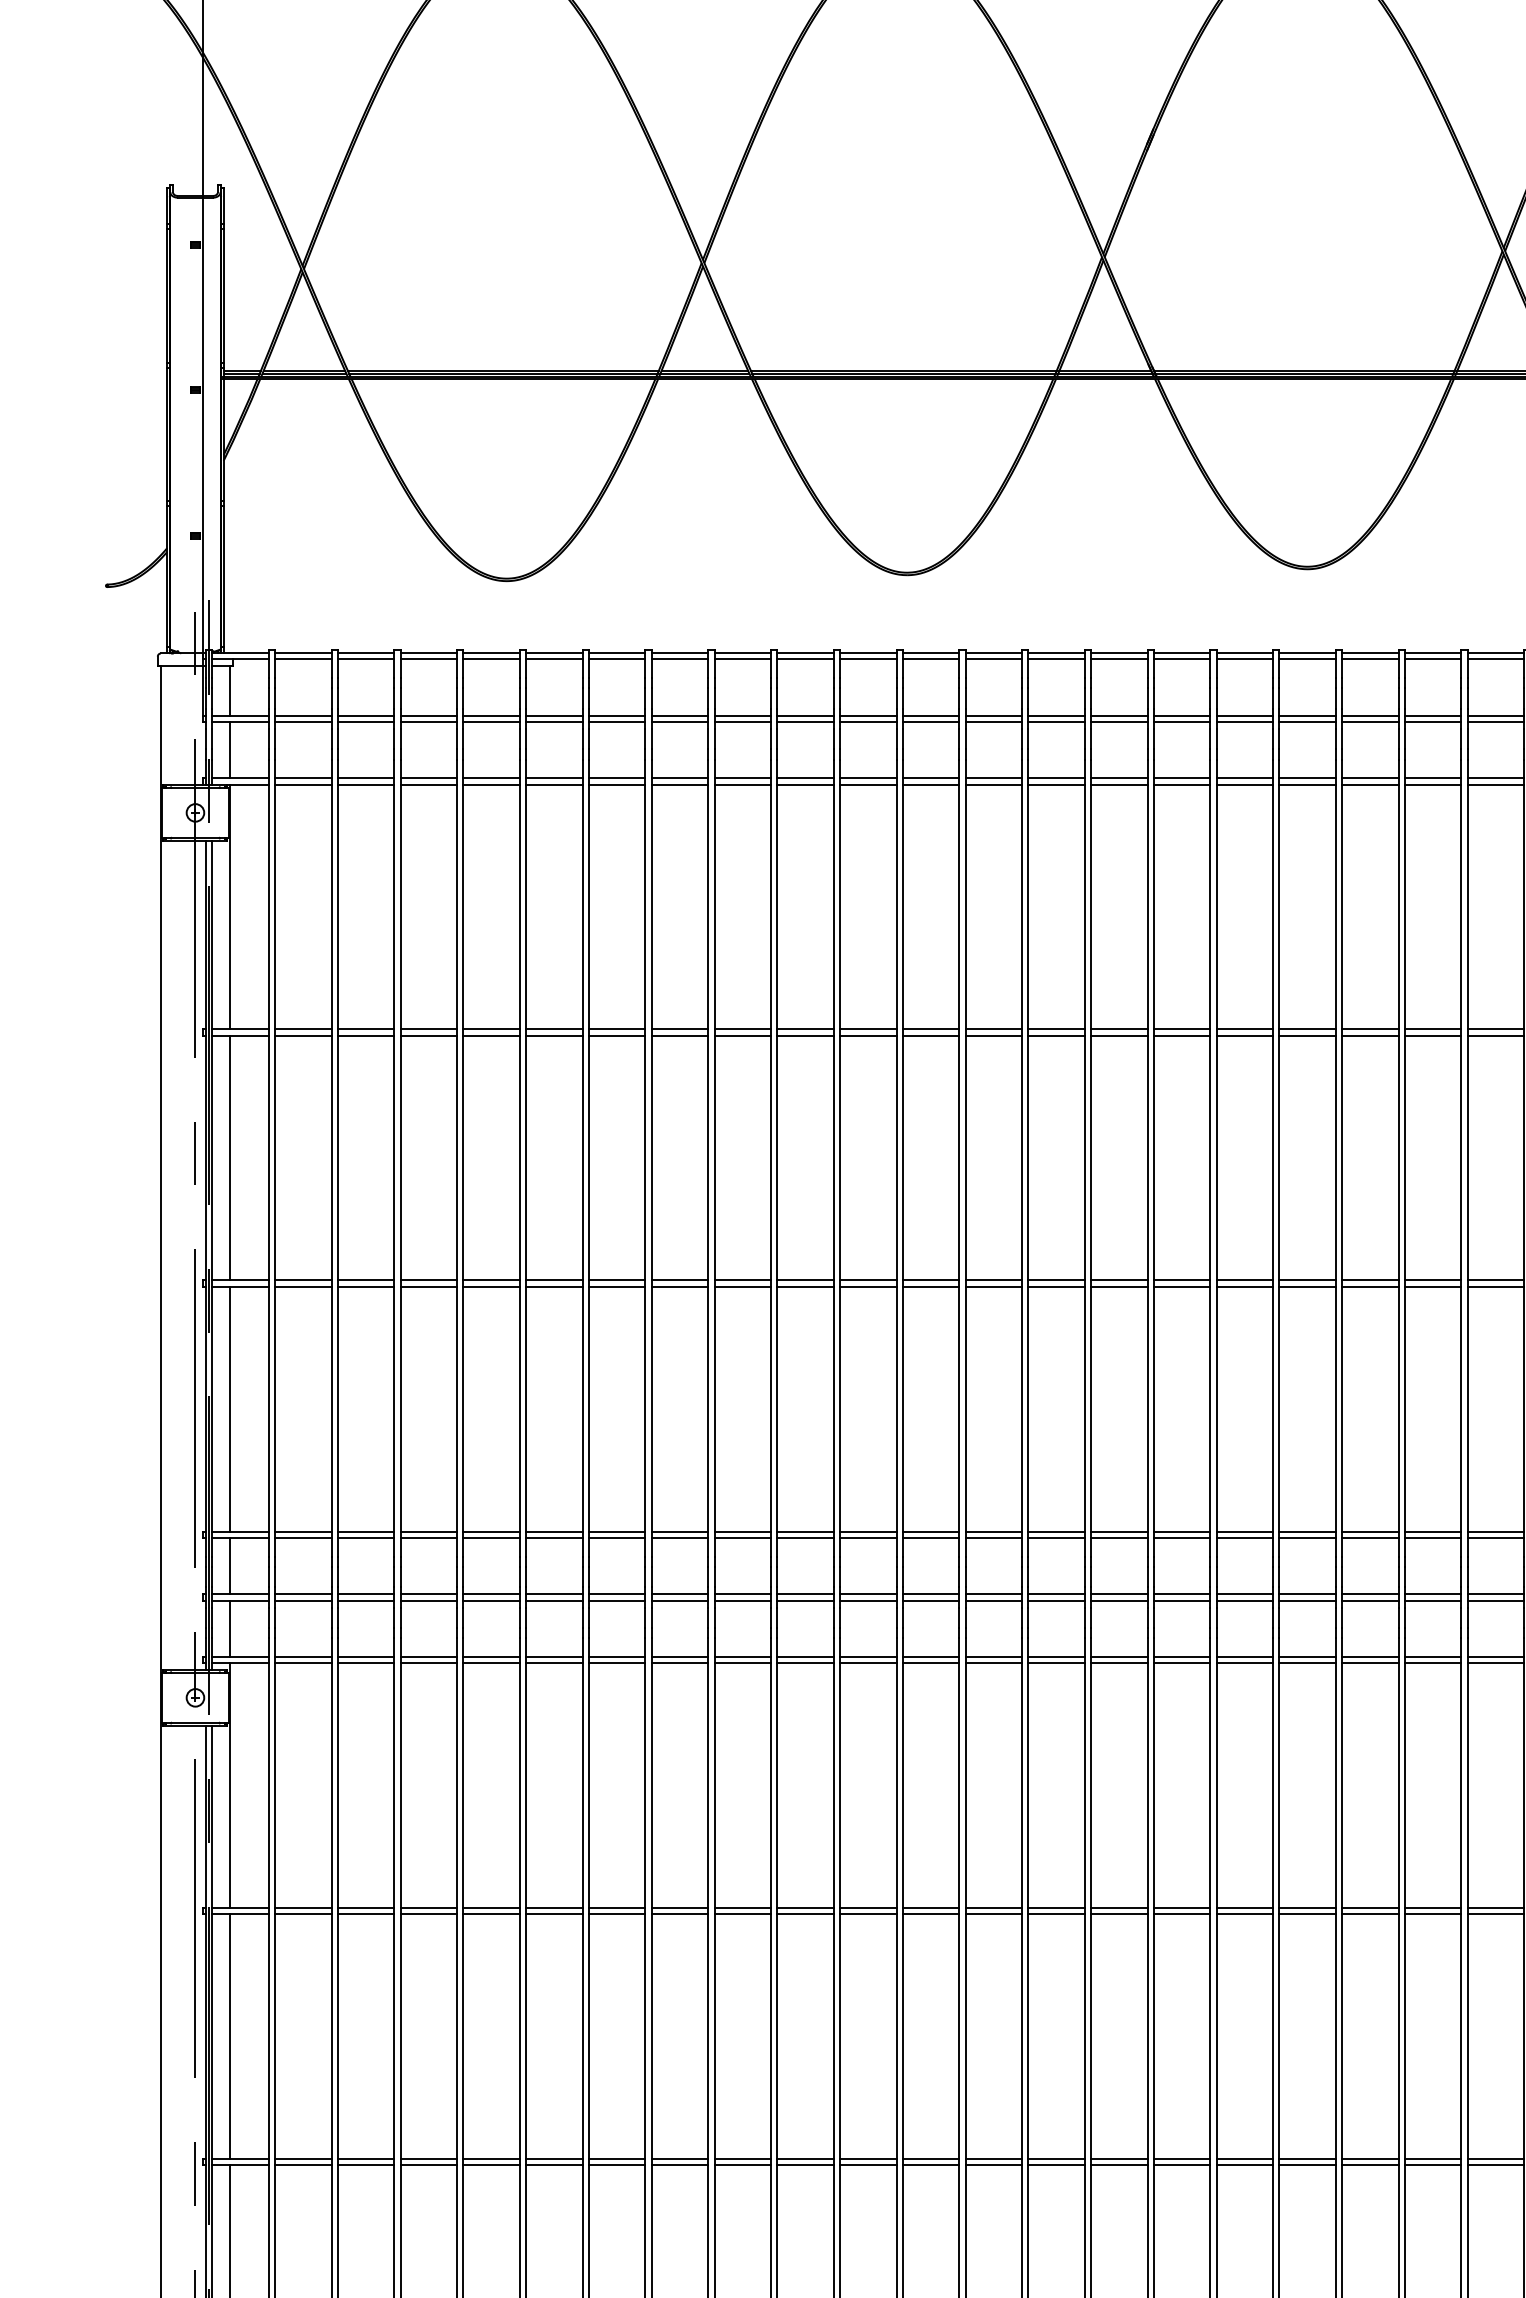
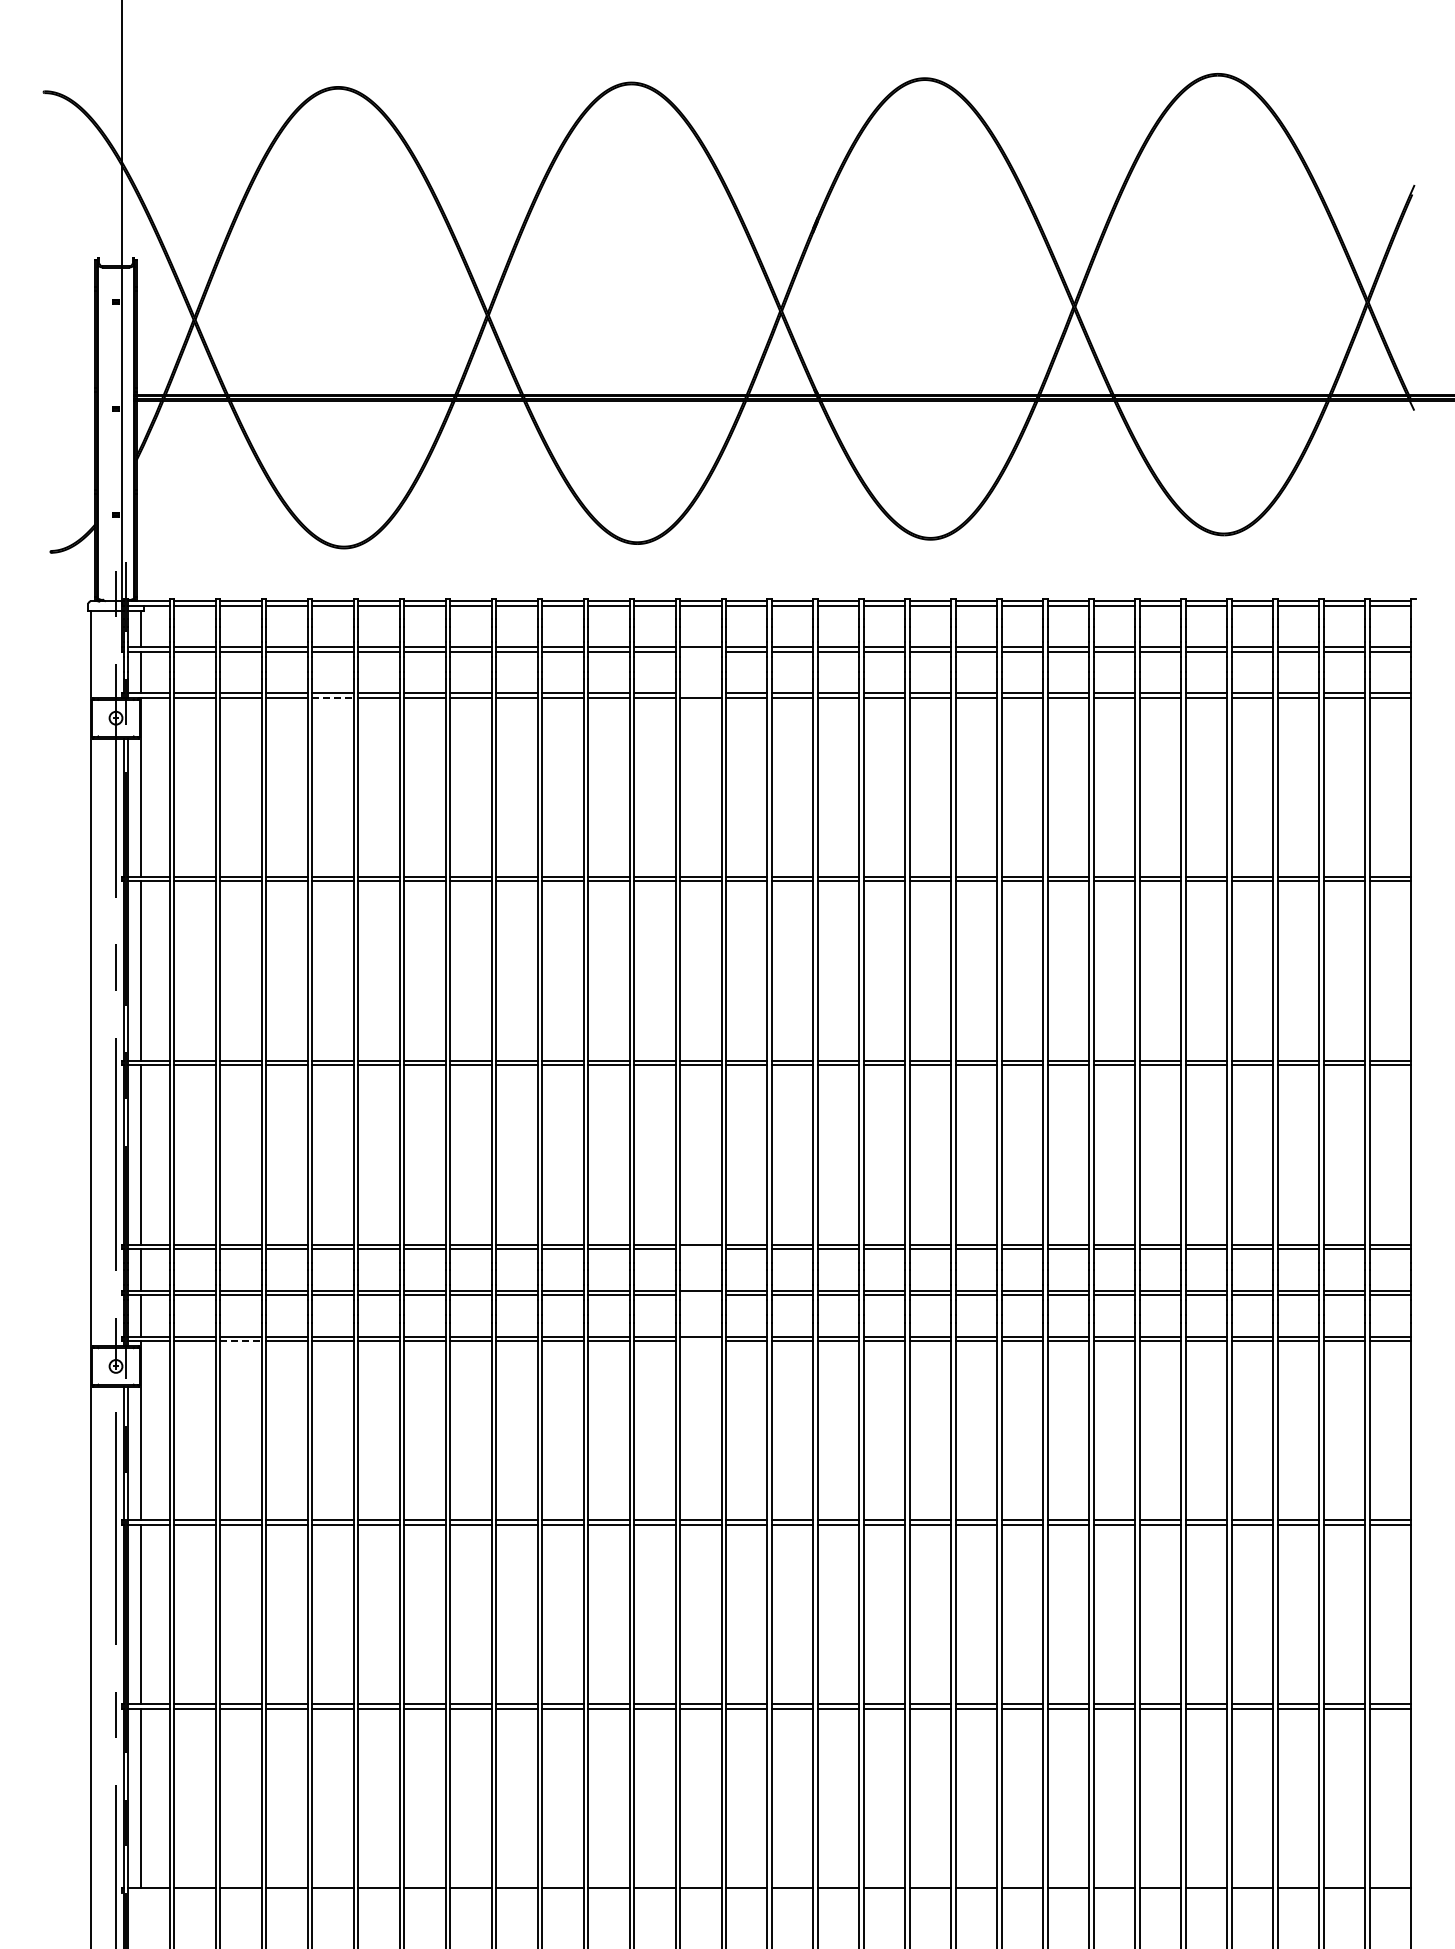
line: (993, 721) -> (700, 651), removed
line: (993, 777) -> (700, 692), removed
line: (492, 784) -> (333, 697), solid -> dashed
line: (993, 1538) -> (700, 1249), removed
line: (993, 1601) -> (700, 1295), removed
line: (366, 1663) -> (241, 1341), solid -> dashed
line: (993, 1663) -> (700, 1341), removed

